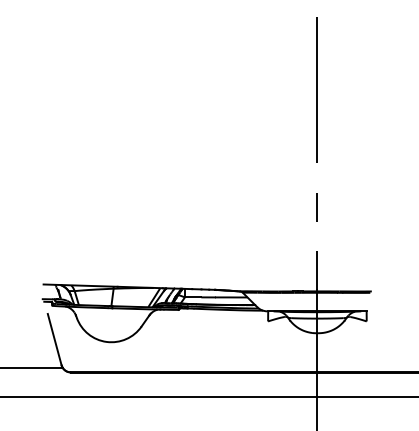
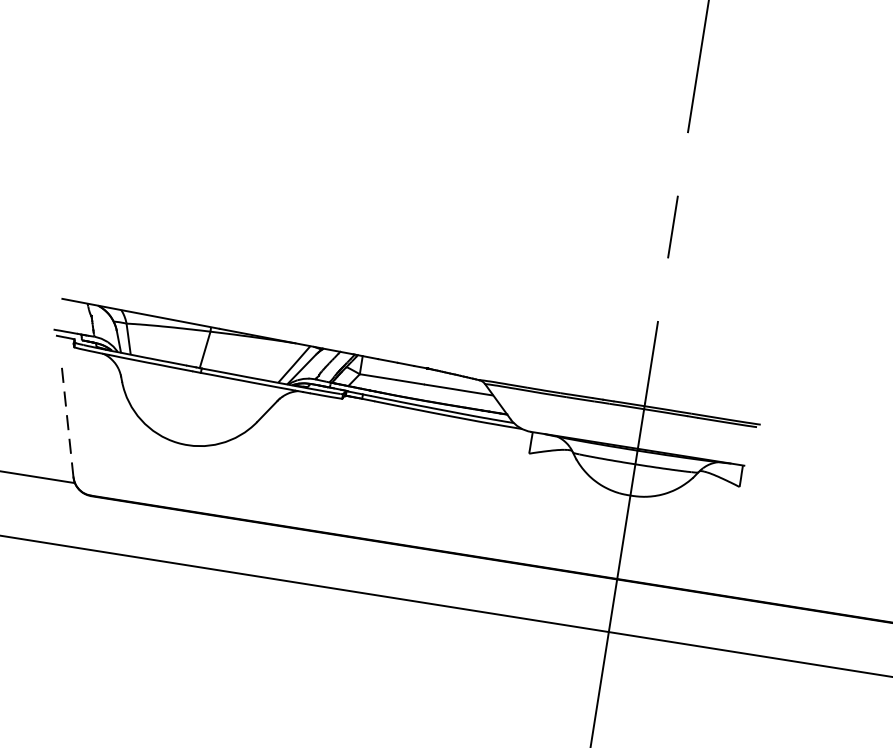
line: (54, 339) -> (67, 420), solid -> dashed

